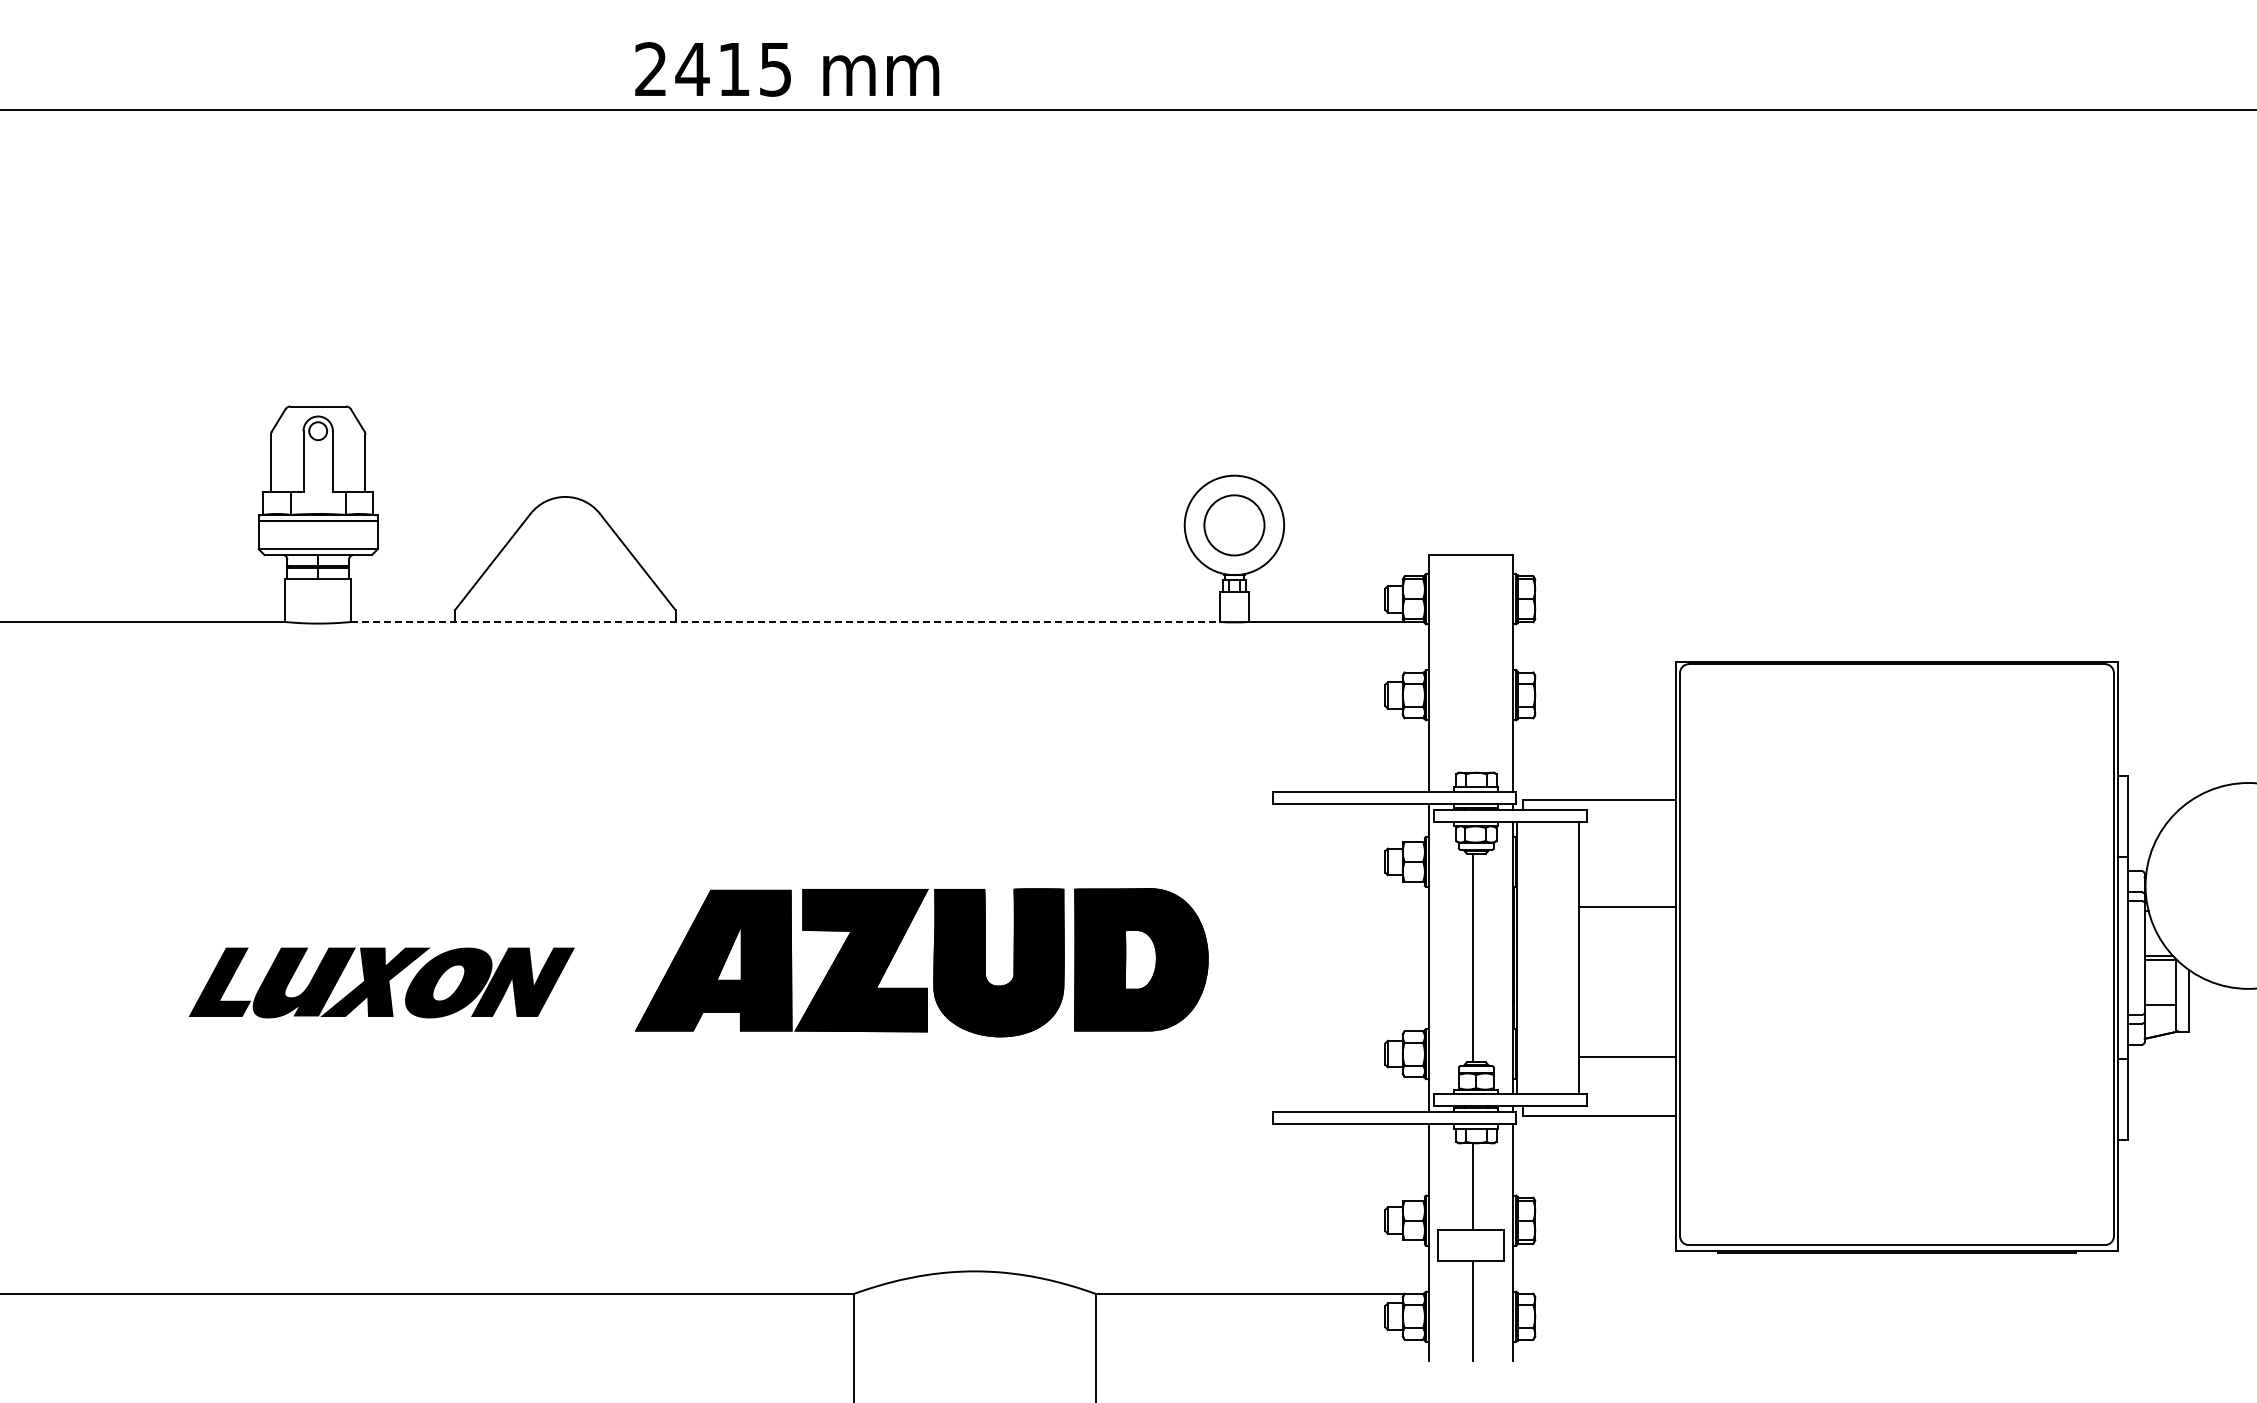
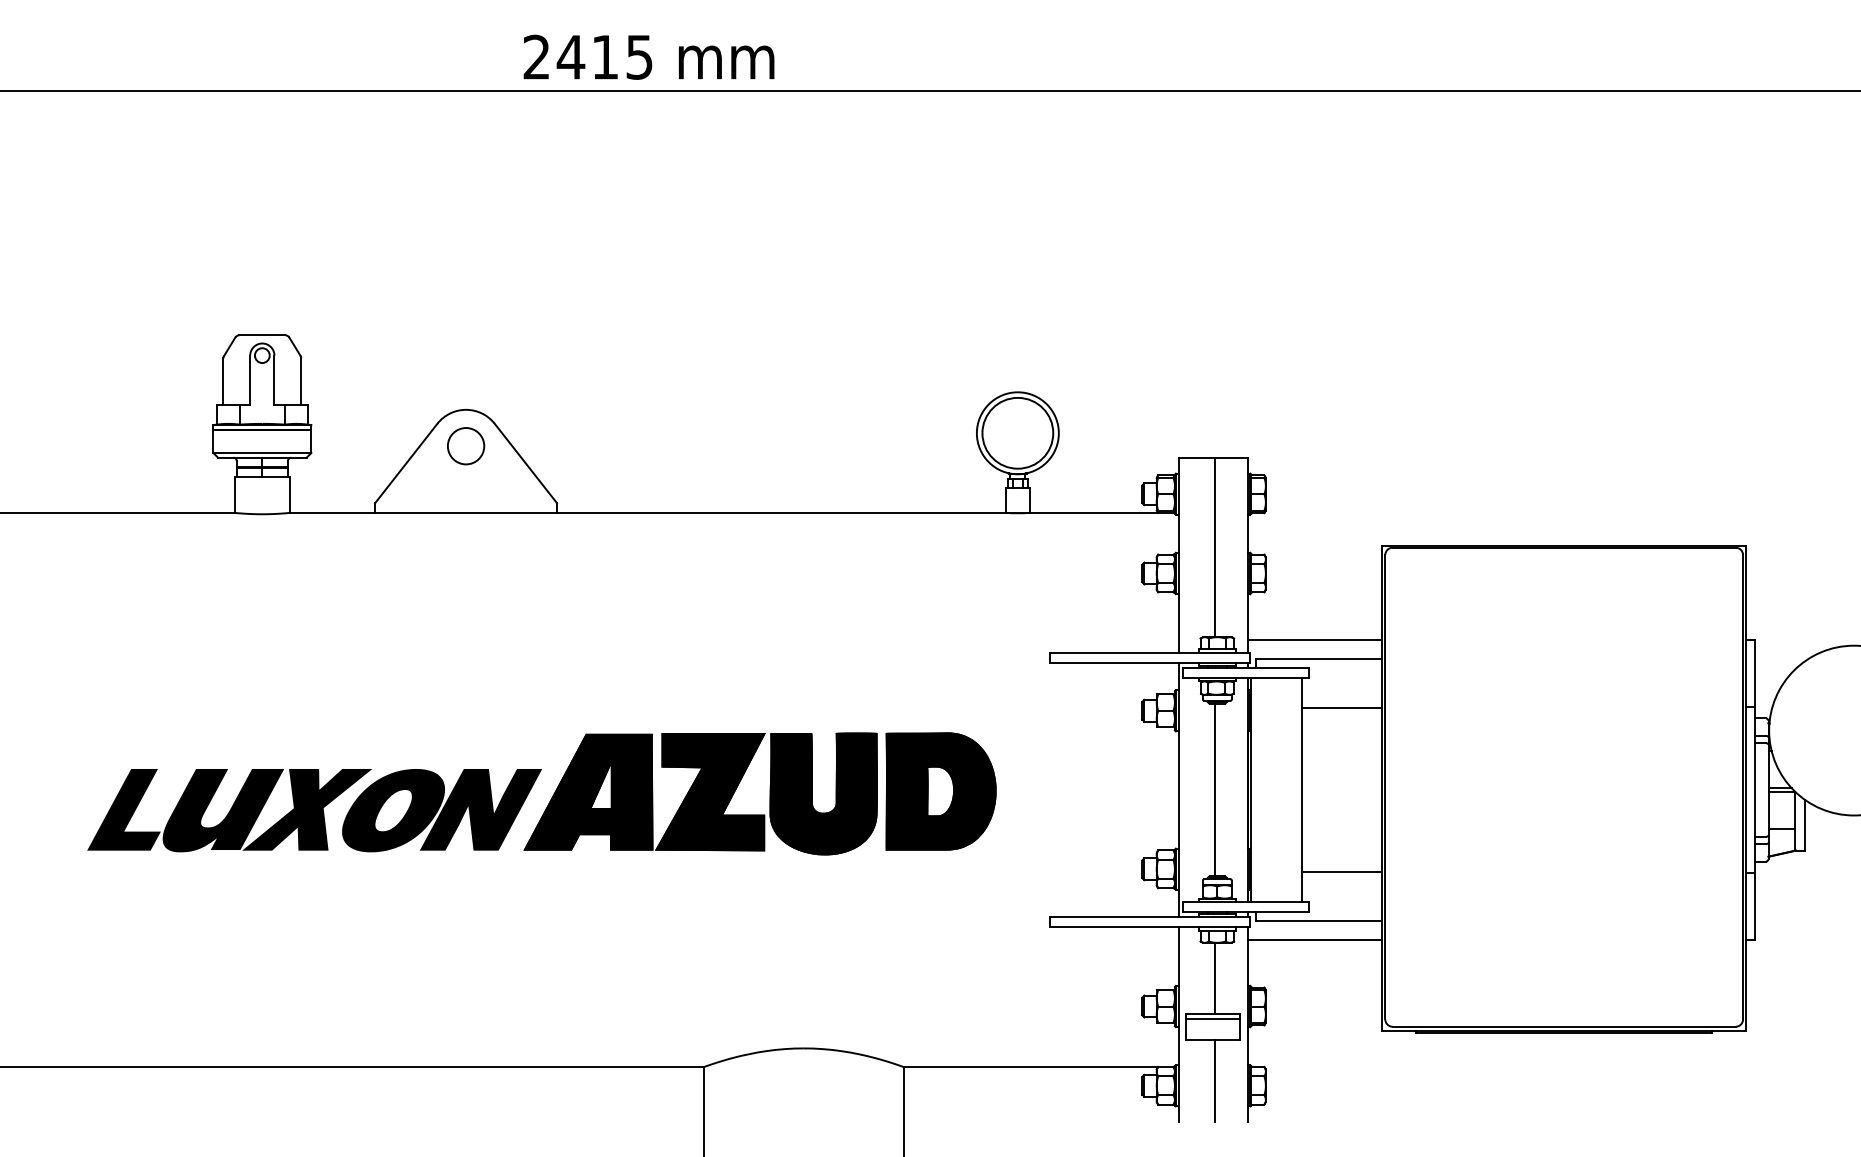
circle: (1234, 525) -> (1017, 433), size x1.43
circle: (565, 540) -> (466, 445), added
line: (786, 621) -> (648, 512), dashed -> solid
line: (1473, 663) -> (1214, 547), added
line: (1594, 775) -> (1314, 639), added
line: (1627, 906) -> (1341, 707), moved
part: (381, 982) -> (314, 810), size x1.43
line: (1594, 1140) -> (1314, 940), added
line: (1471, 1235) -> (1213, 1018), added

